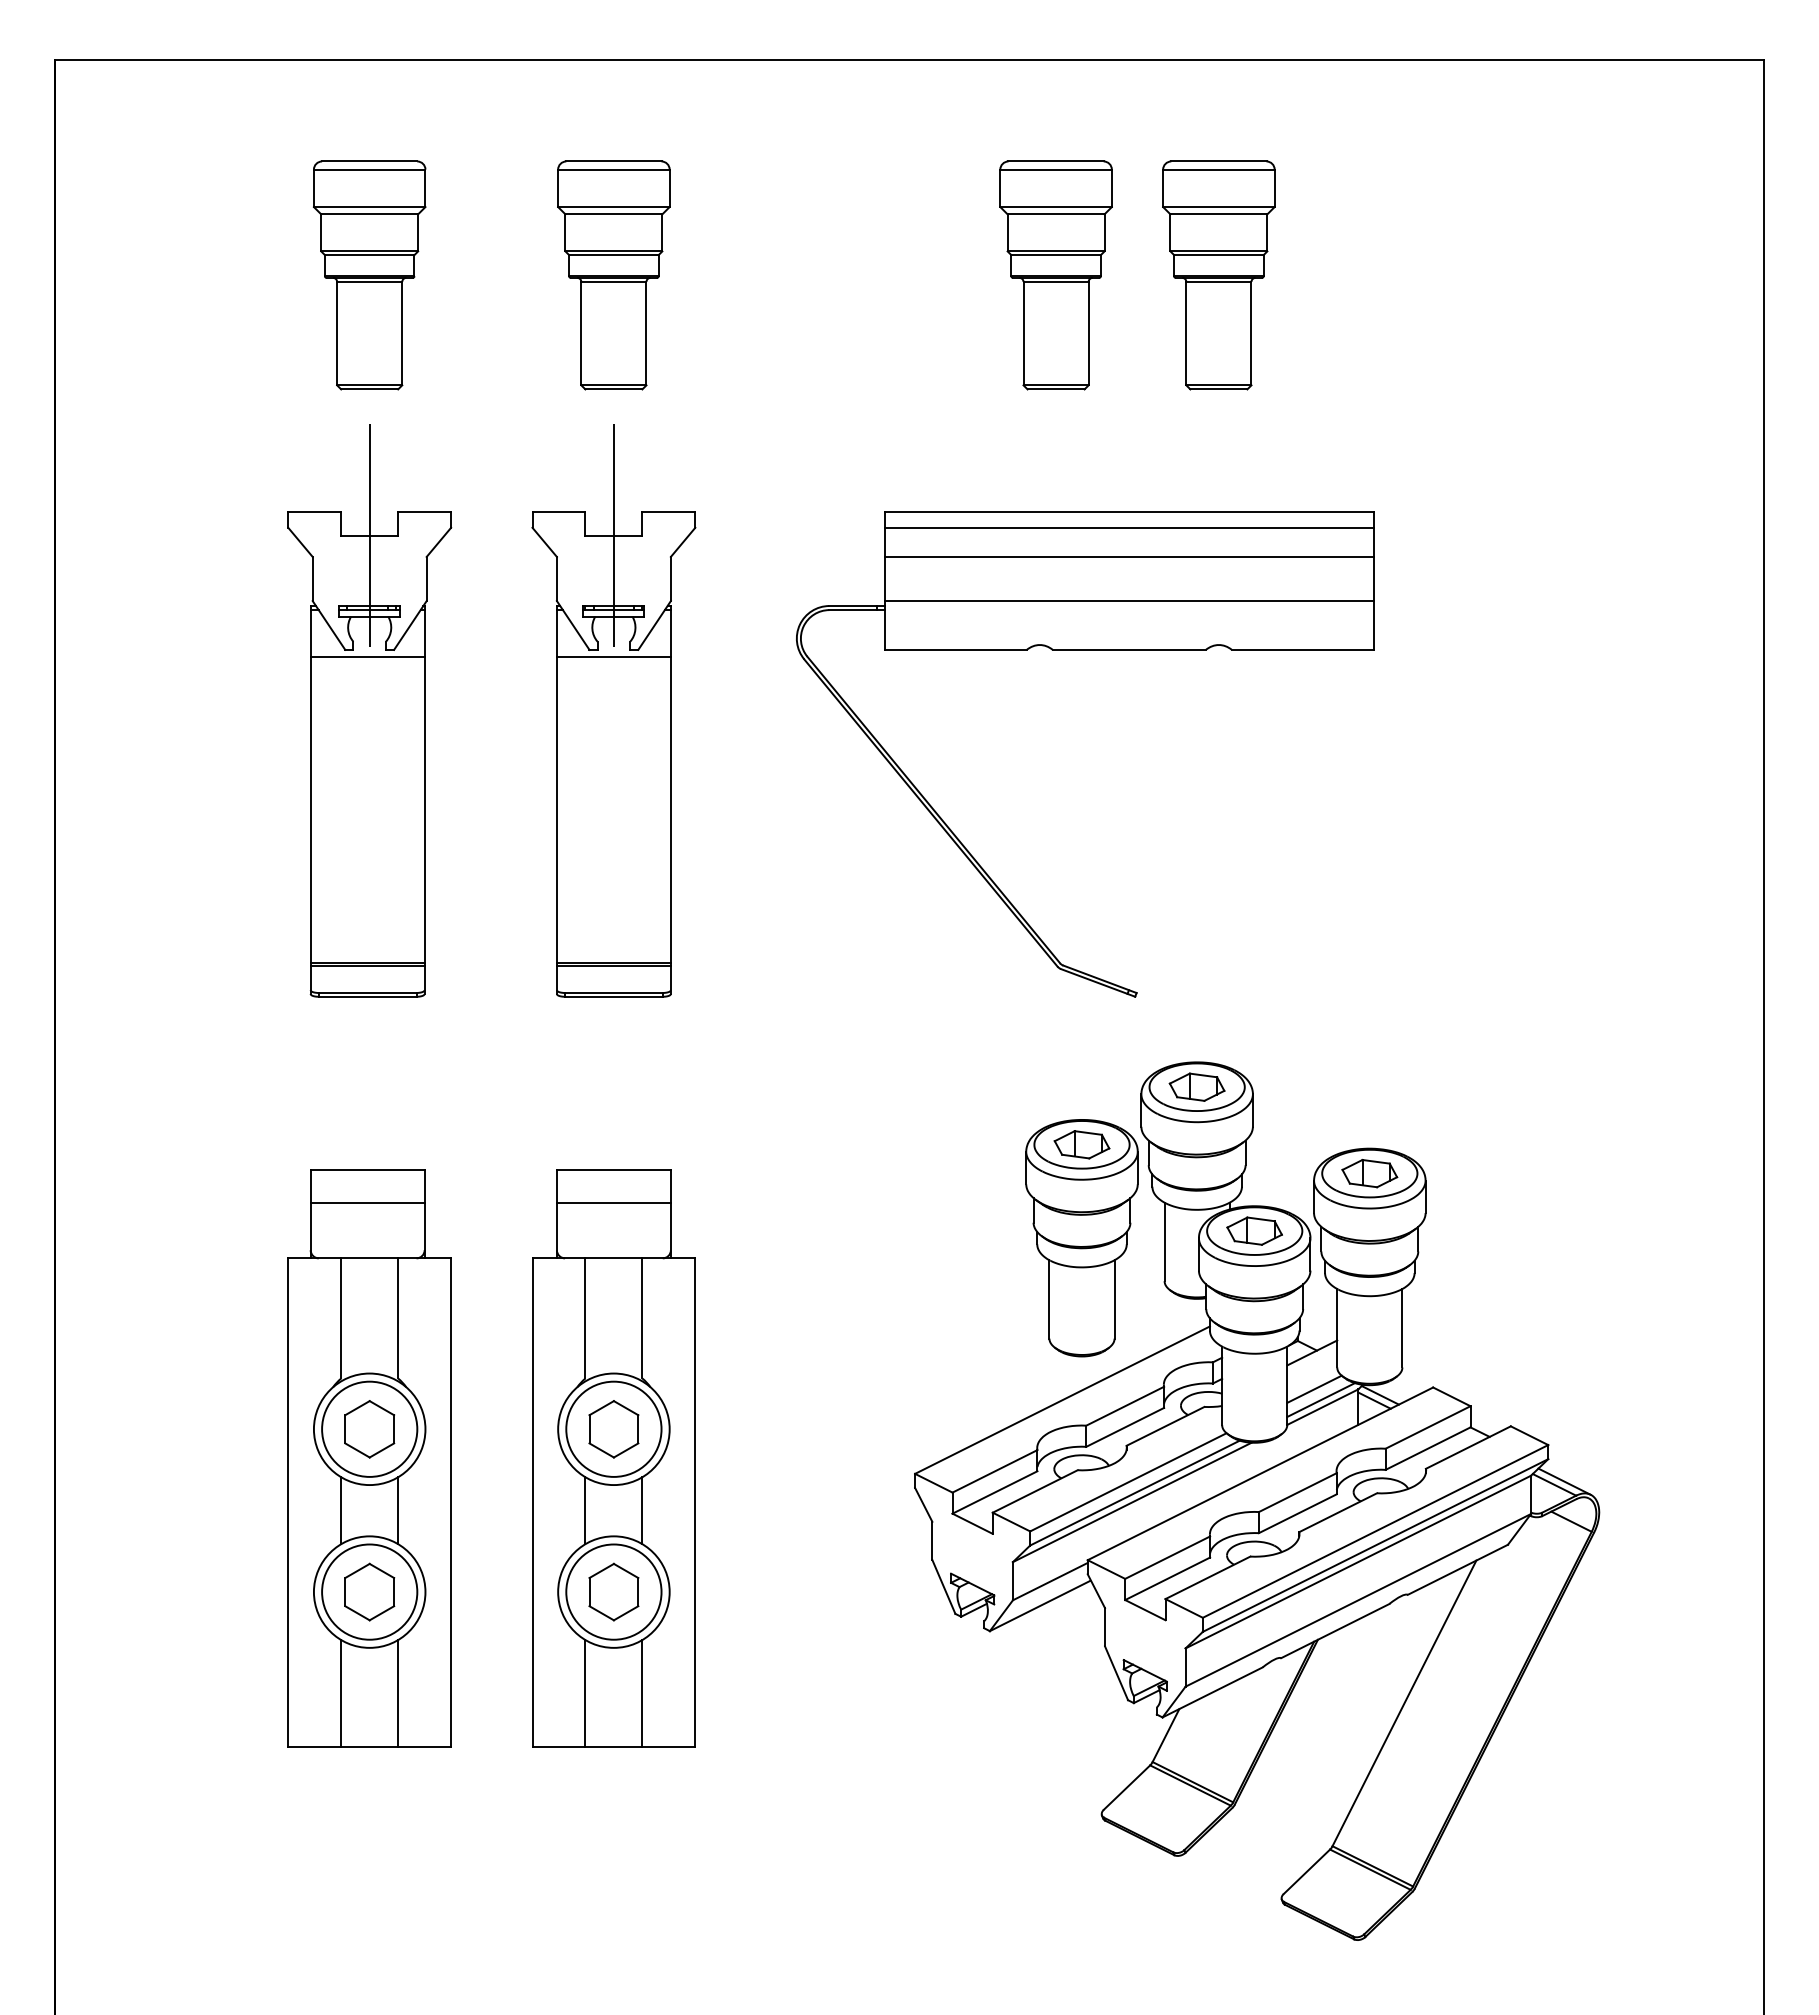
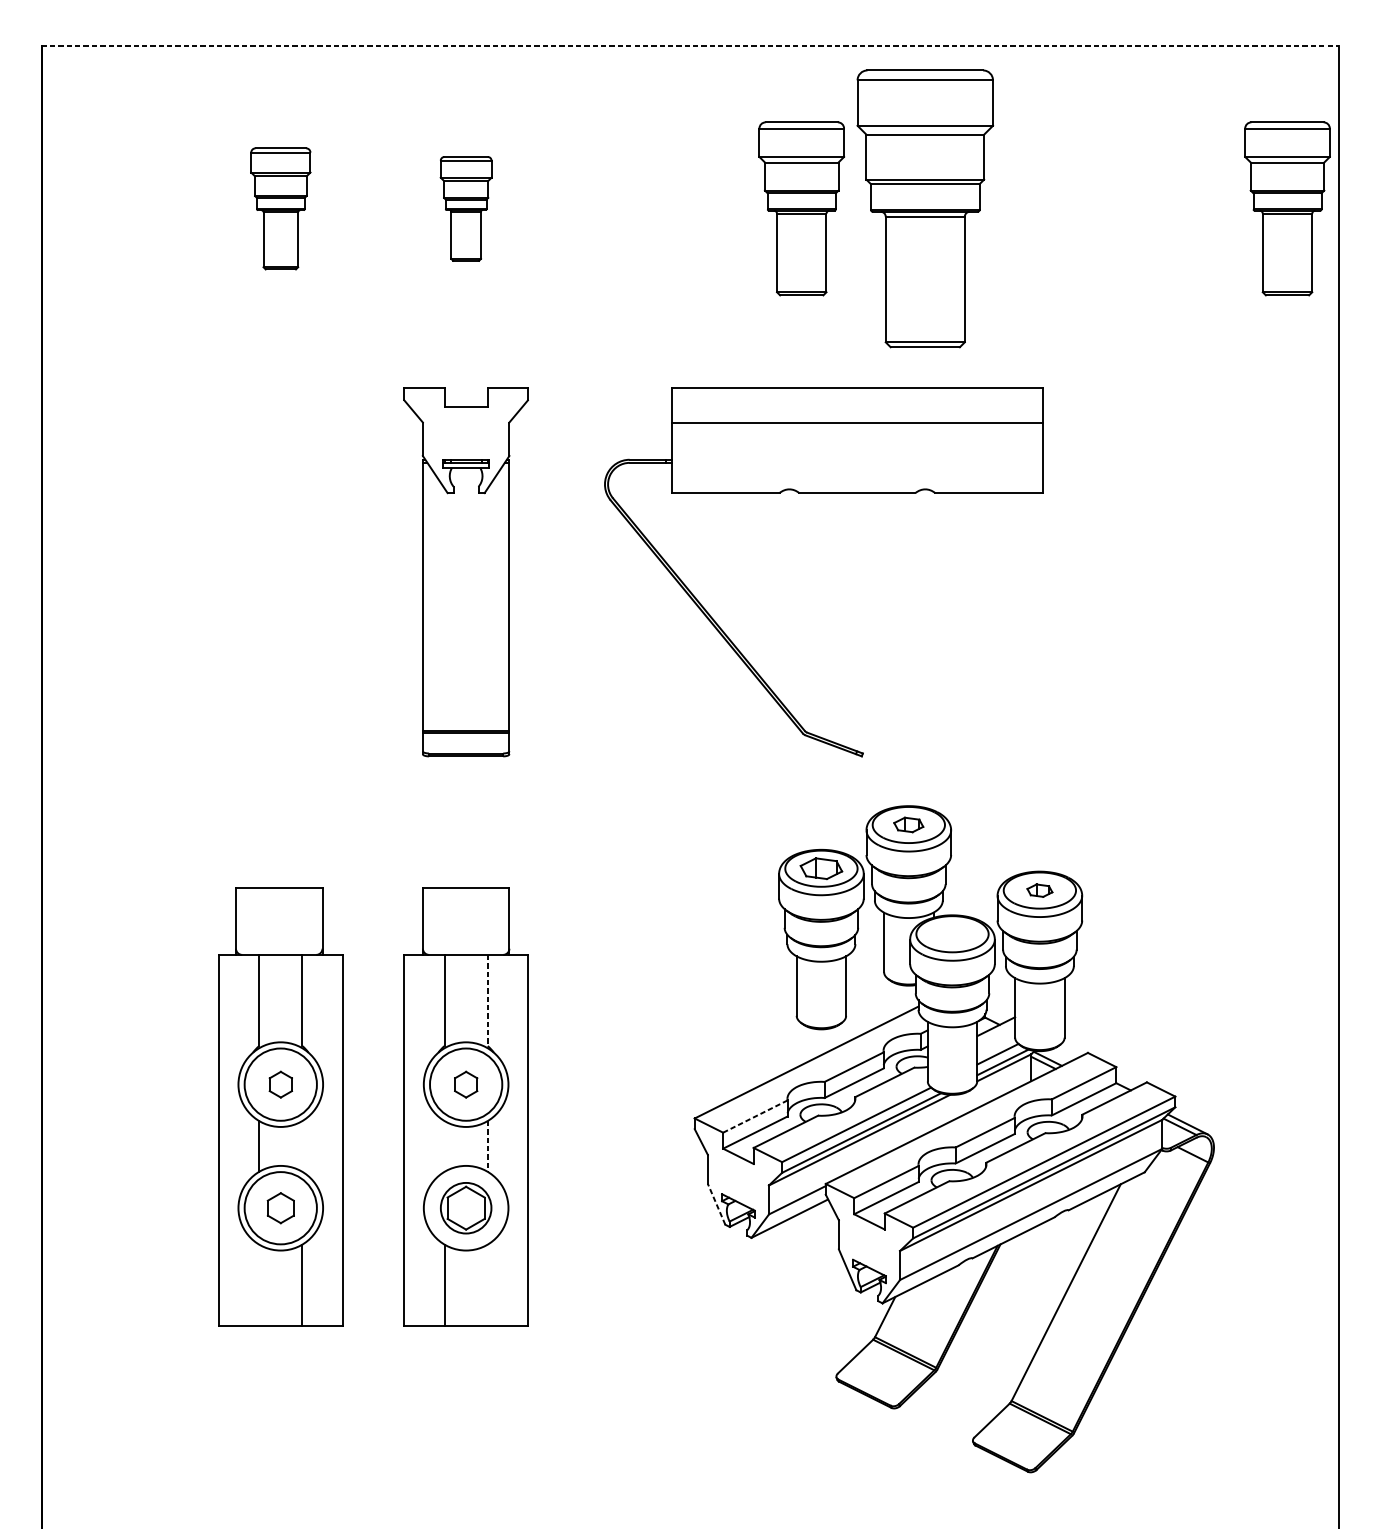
line: (909, 60) -> (690, 45), solid -> dashed
part: (369, 275) -> (280, 208), size x0.7
part: (613, 275) -> (465, 208), size x0.6
part: (1218, 275) -> (925, 208), size x1.6
part: (1695, 275) -> (1287, 208), added
line: (1129, 527) -> (857, 400), removed
line: (613, 535) -> (465, 406), removed
line: (1129, 601) -> (857, 456), removed
line: (613, 656) -> (465, 498), removed
part: (369, 710) -> (280, 539), removed
part: (1196, 1086) -> (908, 824), size x0.7
part: (1369, 1173) -> (1039, 890), size x0.6
line: (367, 1202) -> (279, 912), removed
line: (613, 1202) -> (465, 912), removed
part: (1254, 1230) -> (952, 933), removed
line: (642, 1318) -> (487, 1000), solid -> dashed
part: (369, 1429) -> (280, 1084), size x0.6
part: (613, 1429) -> (465, 1084), size x0.6
line: (995, 1471) -> (755, 1116), solid -> dashed
line: (398, 1510) -> (302, 1146), removed
line: (585, 1510) -> (444, 1146), removed
line: (642, 1511) -> (487, 1147), solid -> dashed
line: (943, 1586) -> (716, 1203), solid -> dashed
part: (369, 1591) -> (280, 1207), size x0.7
circle: (613, 1591) -> (465, 1207), size x0.7
line: (341, 1693) -> (259, 1285), removed
line: (642, 1693) -> (487, 1285), removed

